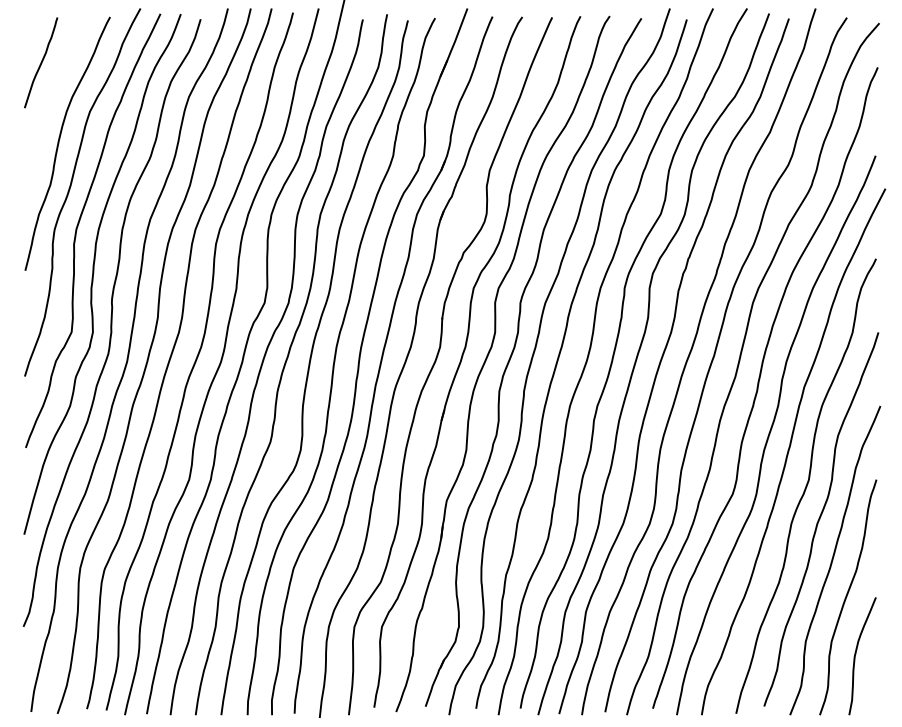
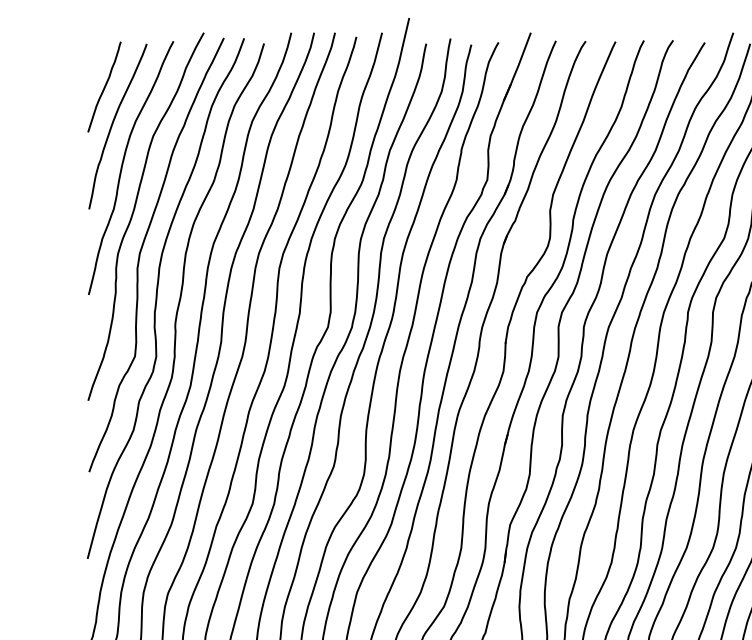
curve: (49, 101) -> (112, 125), added

